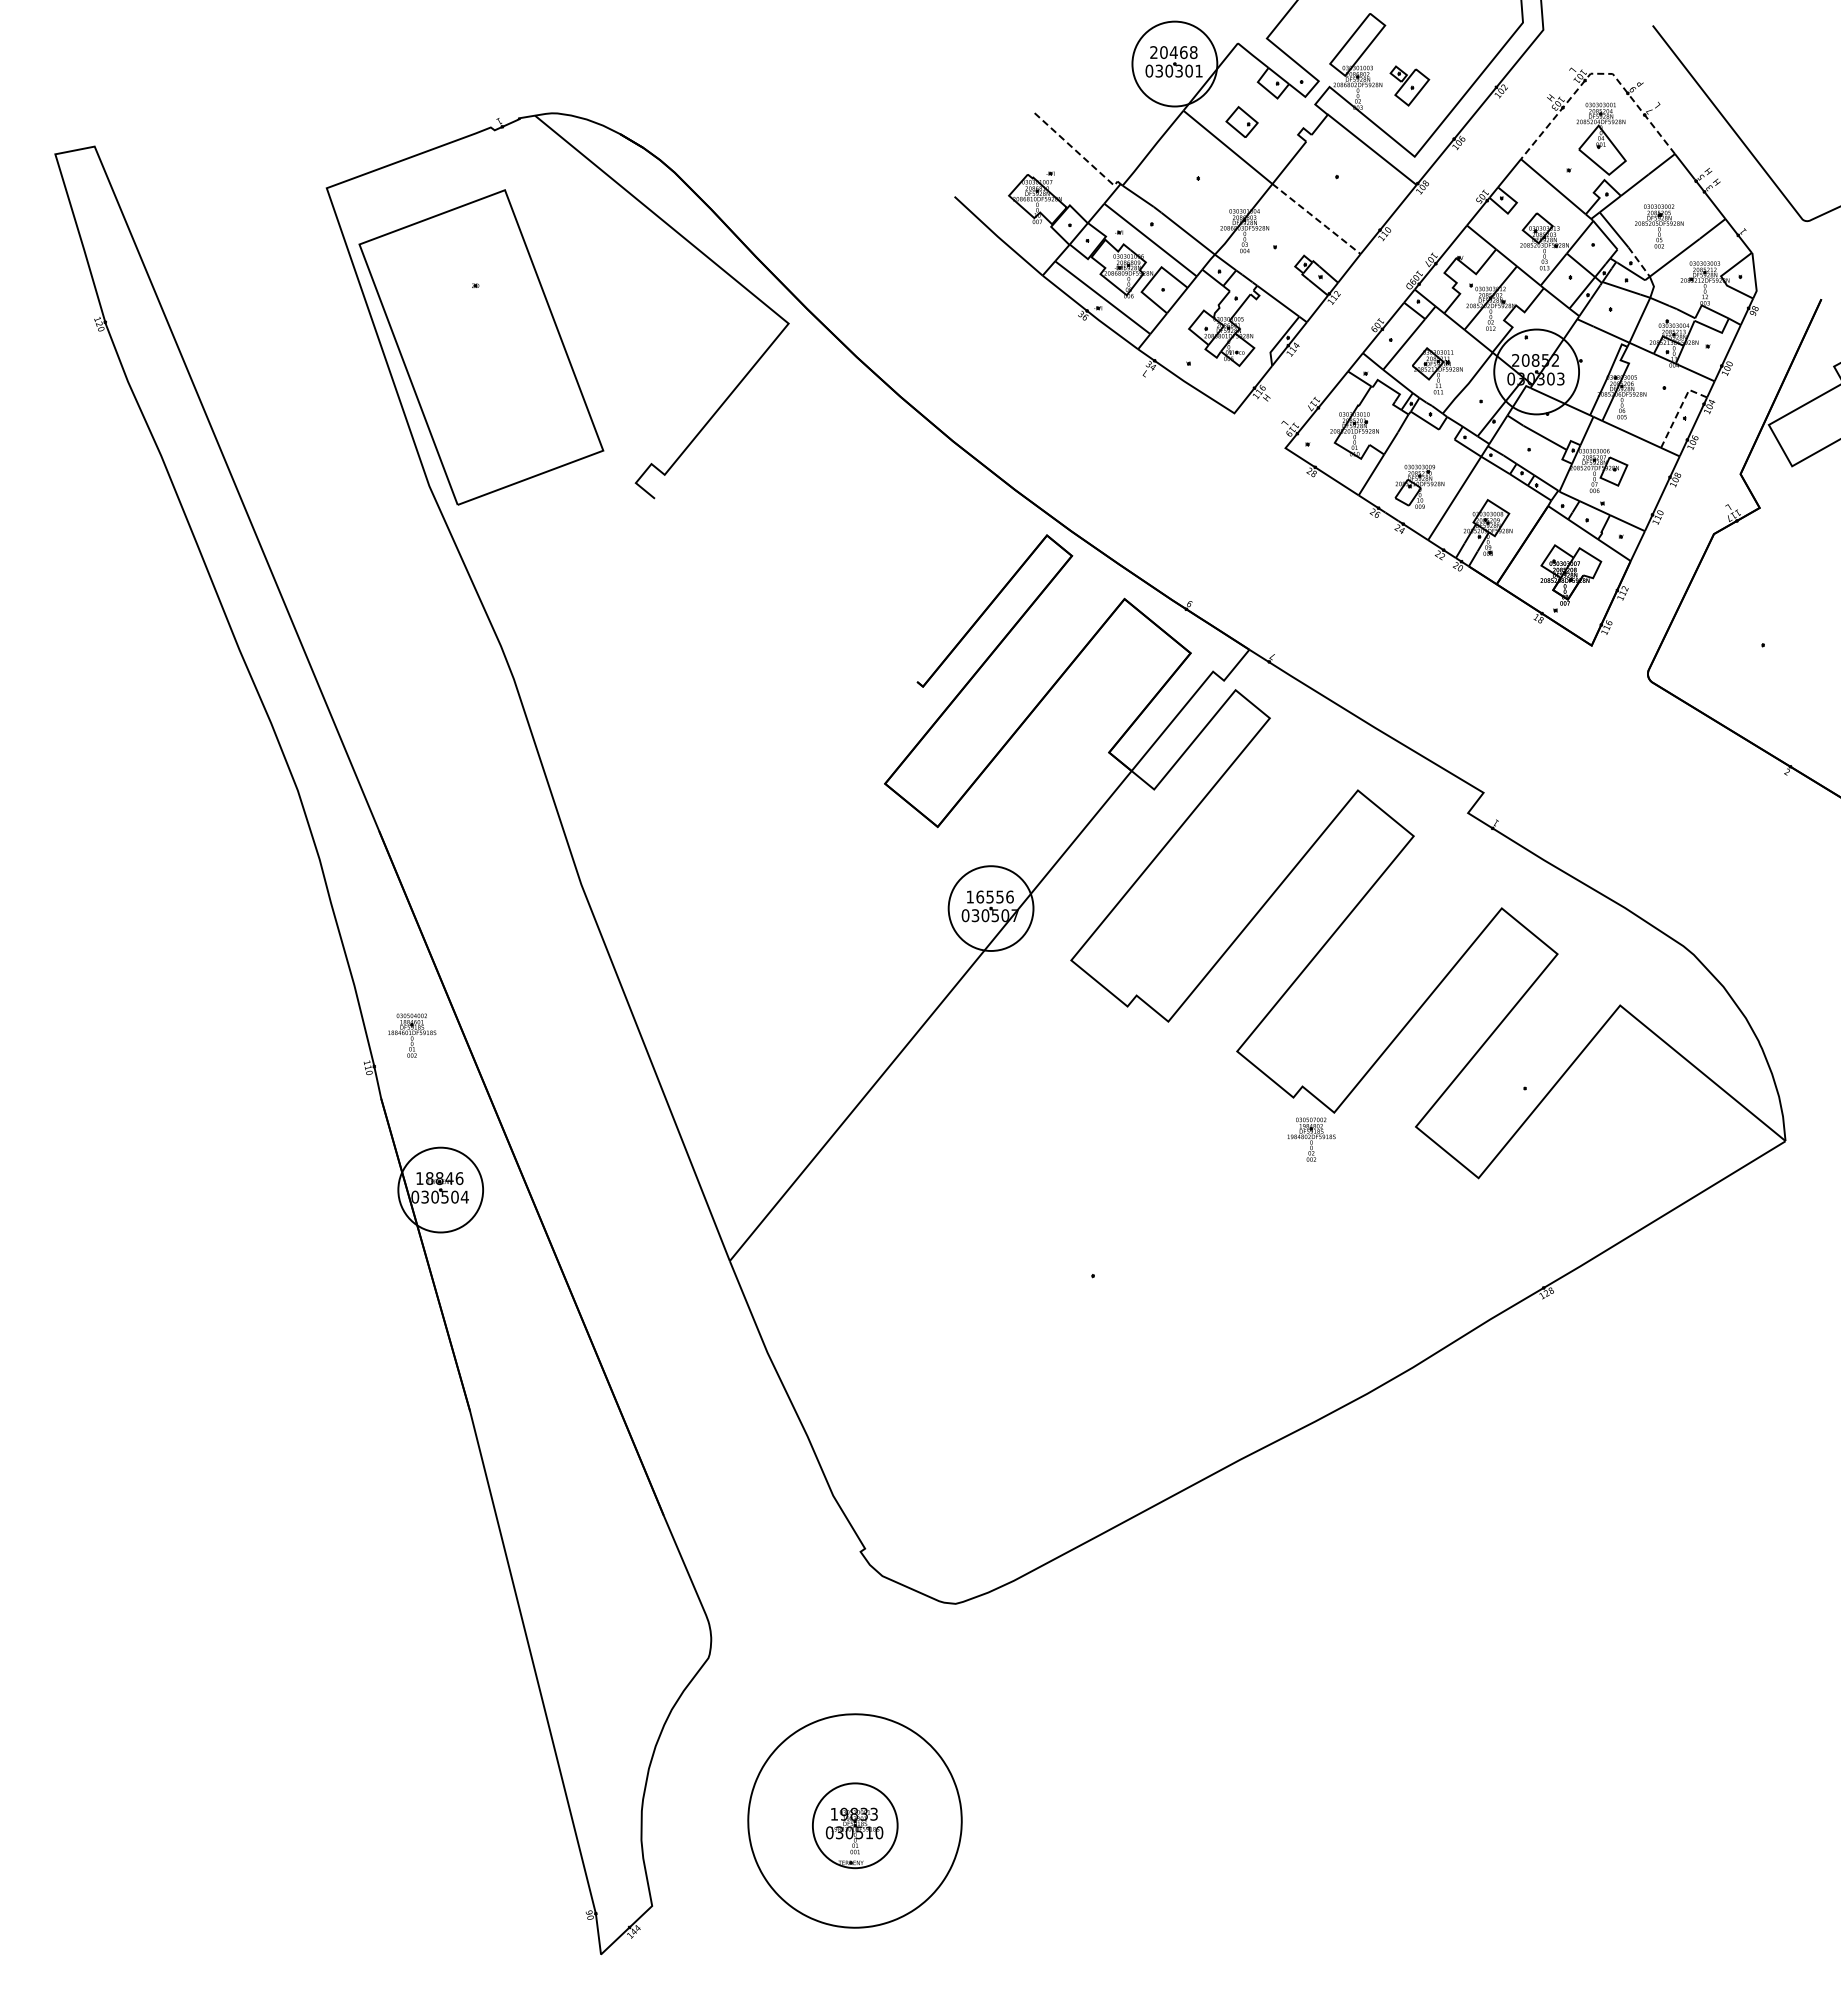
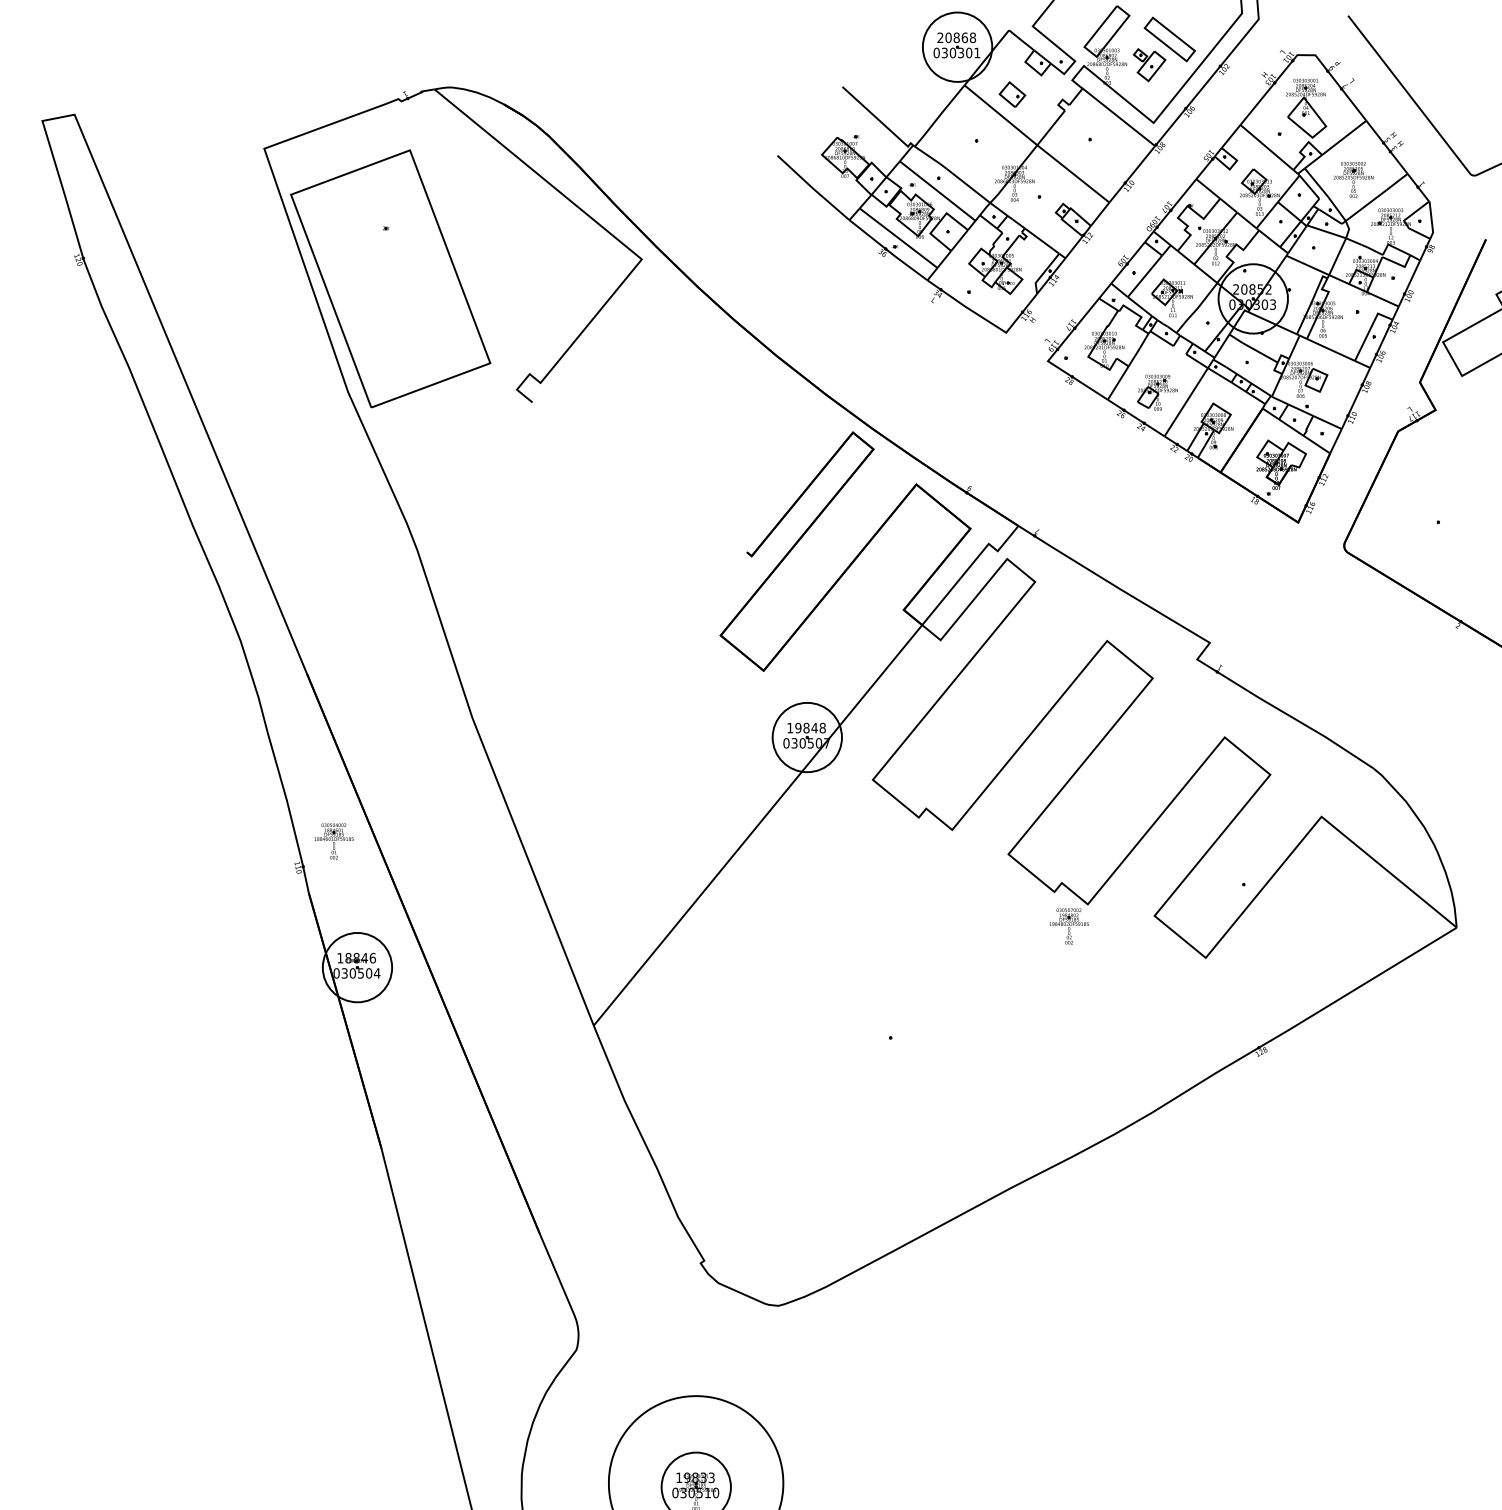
text: (1173, 52) -> (956, 37), 20468 -> 20868
part: (1434, 54) -> (1169, 39), added
line: (1597, 73) -> (1302, 54), dashed -> solid
line: (1078, 152) -> (878, 119), dashed -> solid
line: (1316, 219) -> (1073, 174), dashed -> solid
line: (1639, 262) -> (1337, 209), dashed -> solid
line: (1679, 409) -> (1370, 329), dashed -> solid
text: (994, 896) -> (810, 727), 16556 -> 19848

